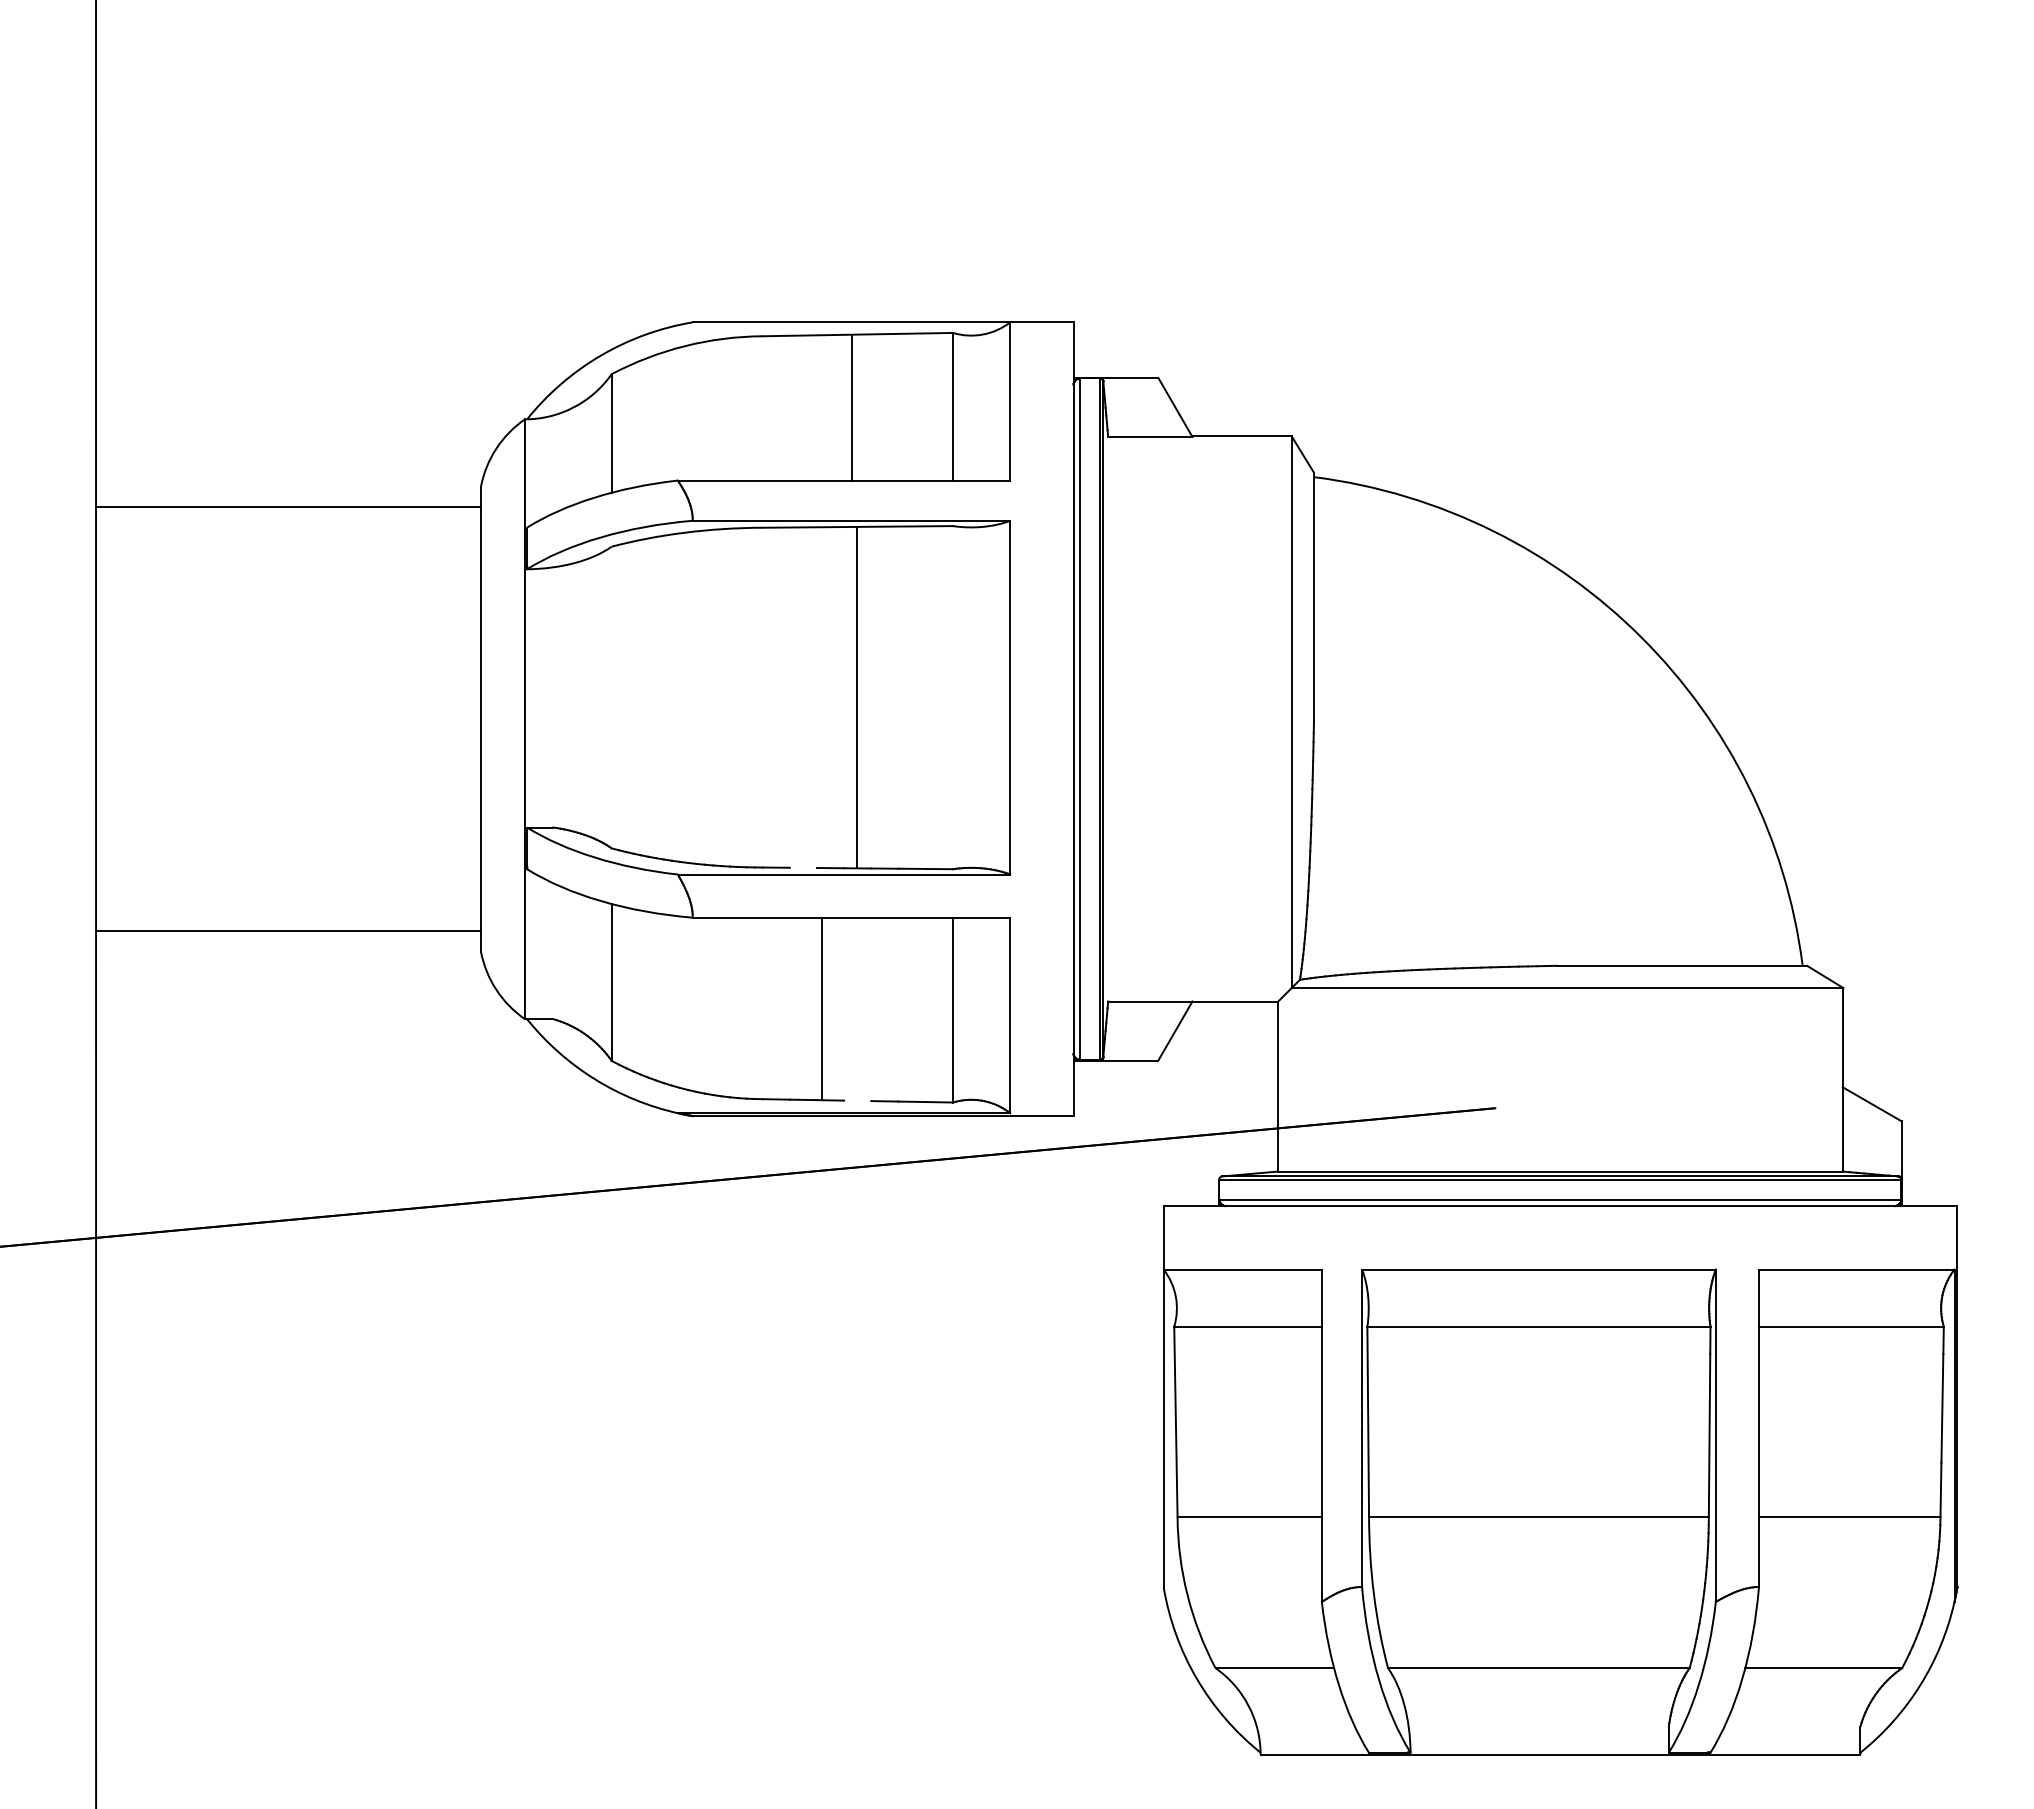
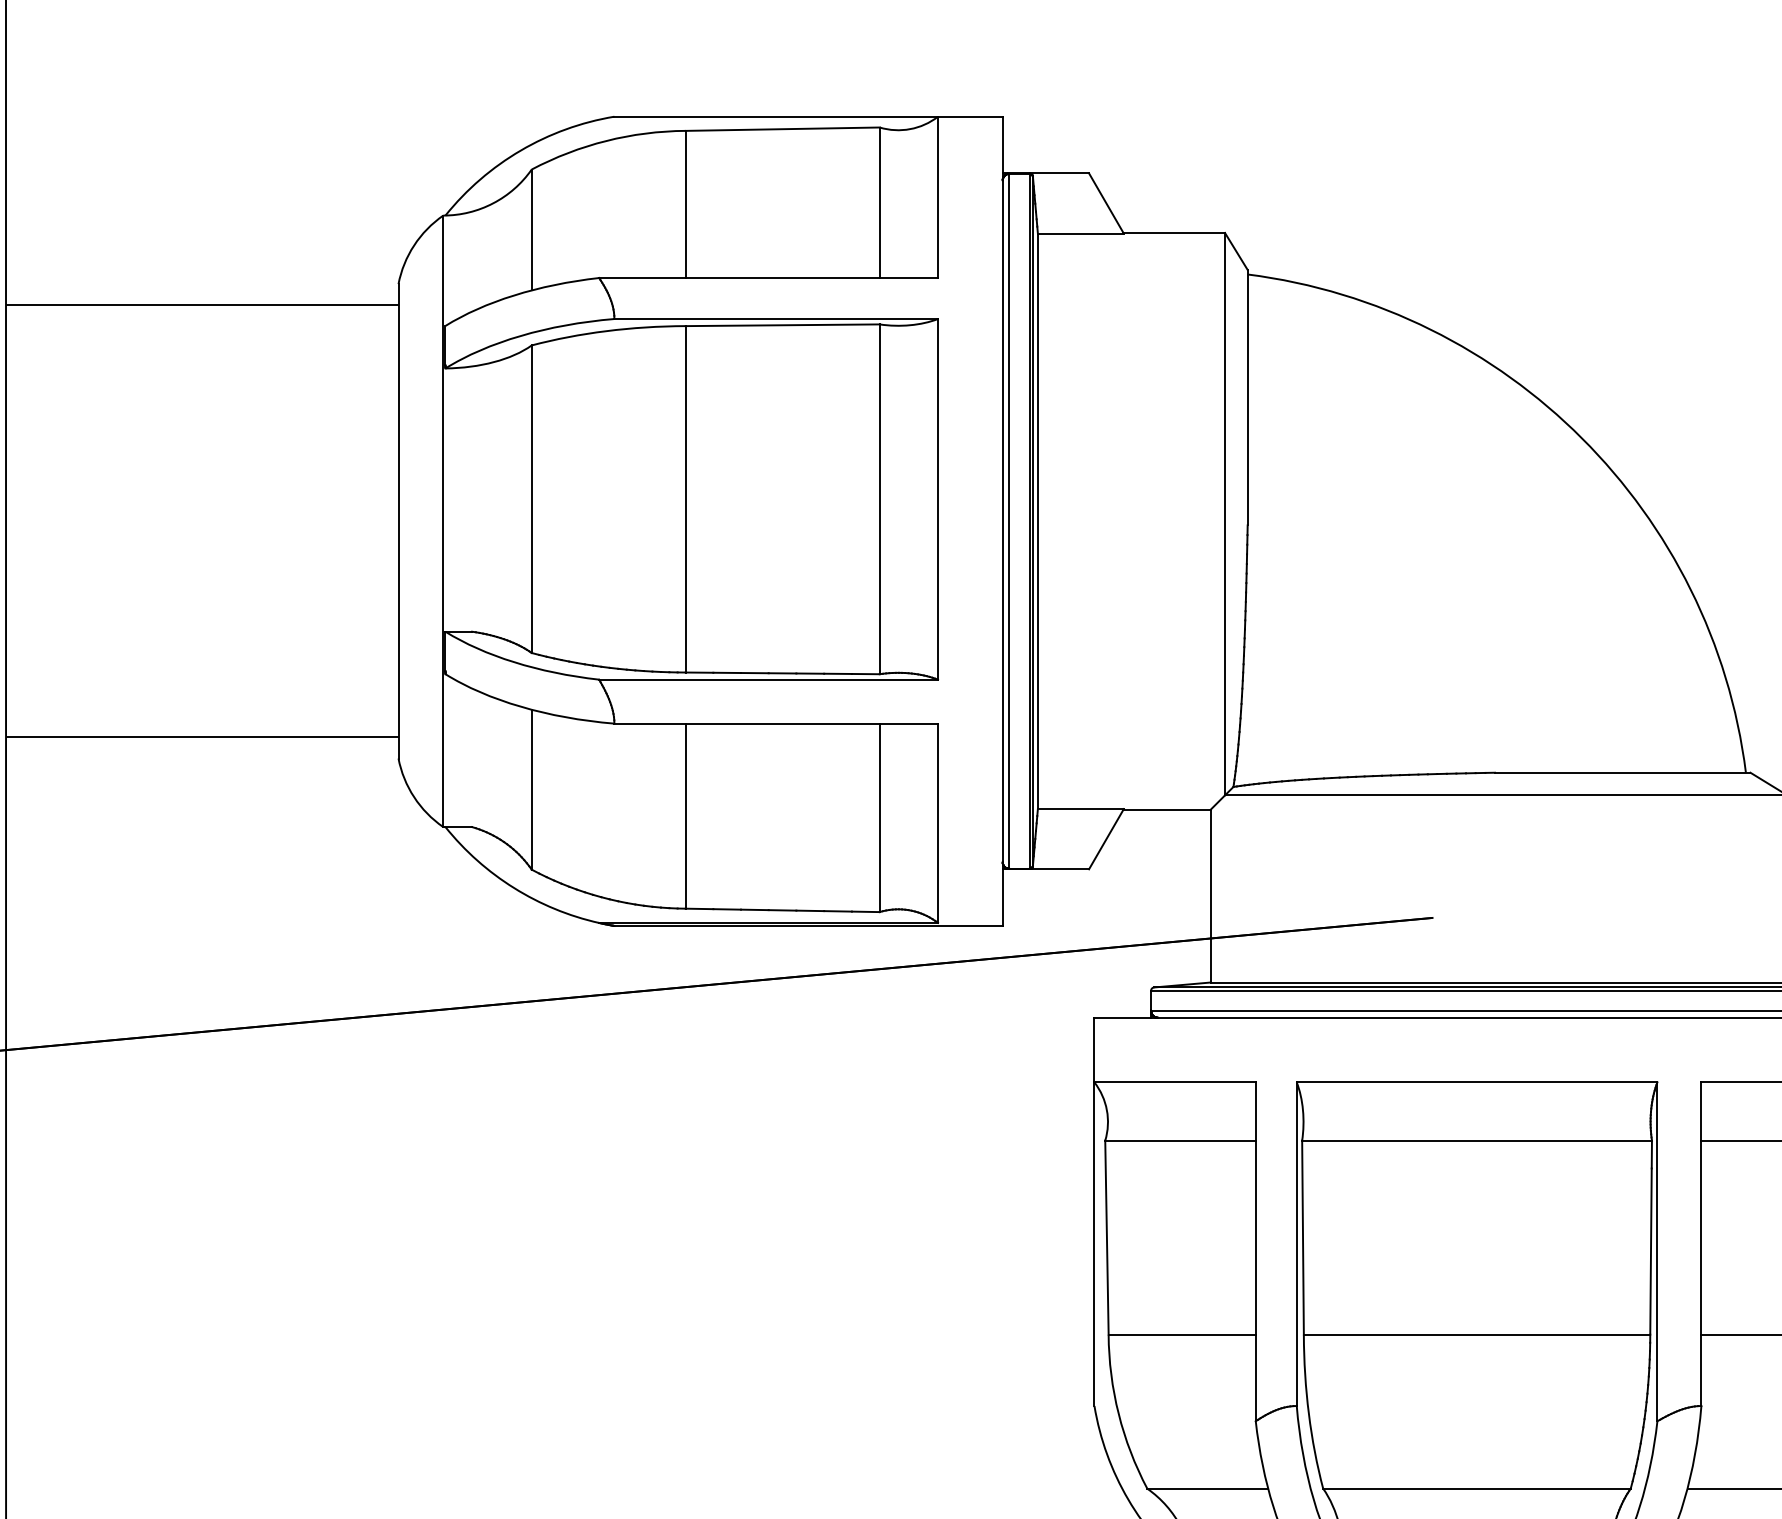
line: (851, 408) -> (685, 204), moved
line: (611, 697) -> (531, 499), added
line: (856, 697) -> (685, 499), moved
line: (953, 697) -> (880, 499), added
line: (1108, 718) -> (1038, 520), added
line: (802, 867) -> (726, 672), added
line: (821, 1008) -> (685, 816), moved
line: (857, 1100) -> (782, 910), added

